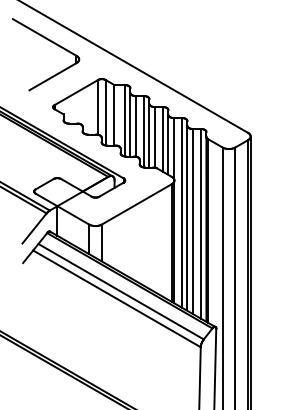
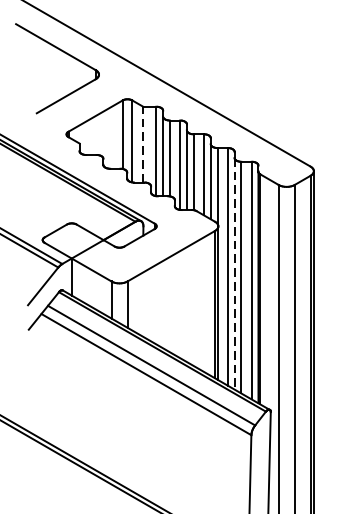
line: (114, 114) -> (143, 143), solid -> dashed
line: (187, 218) -> (234, 273), solid -> dashed

